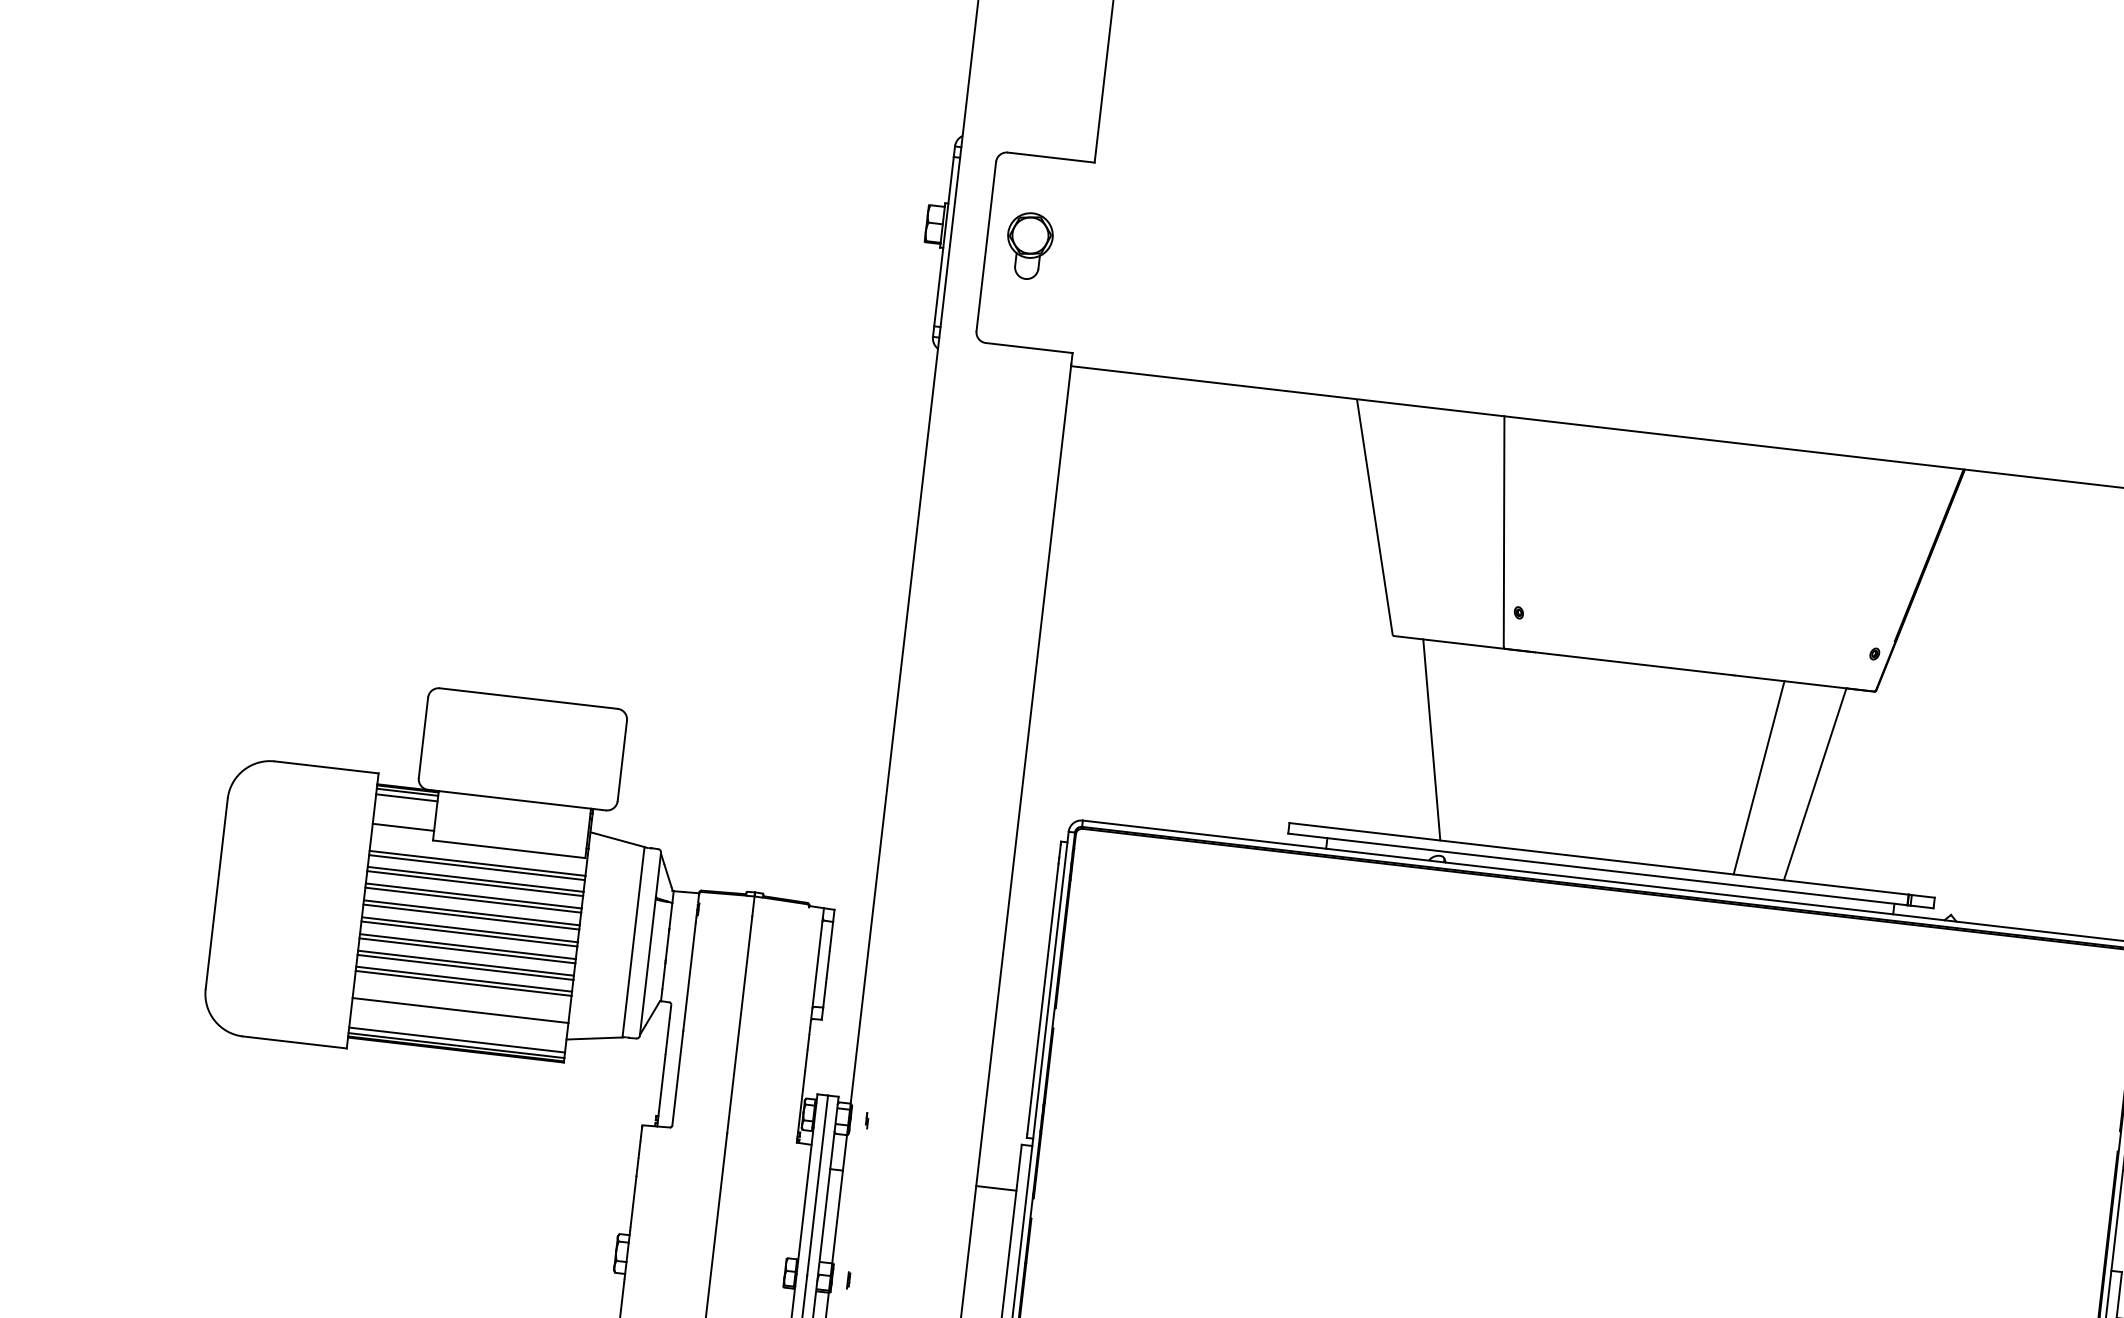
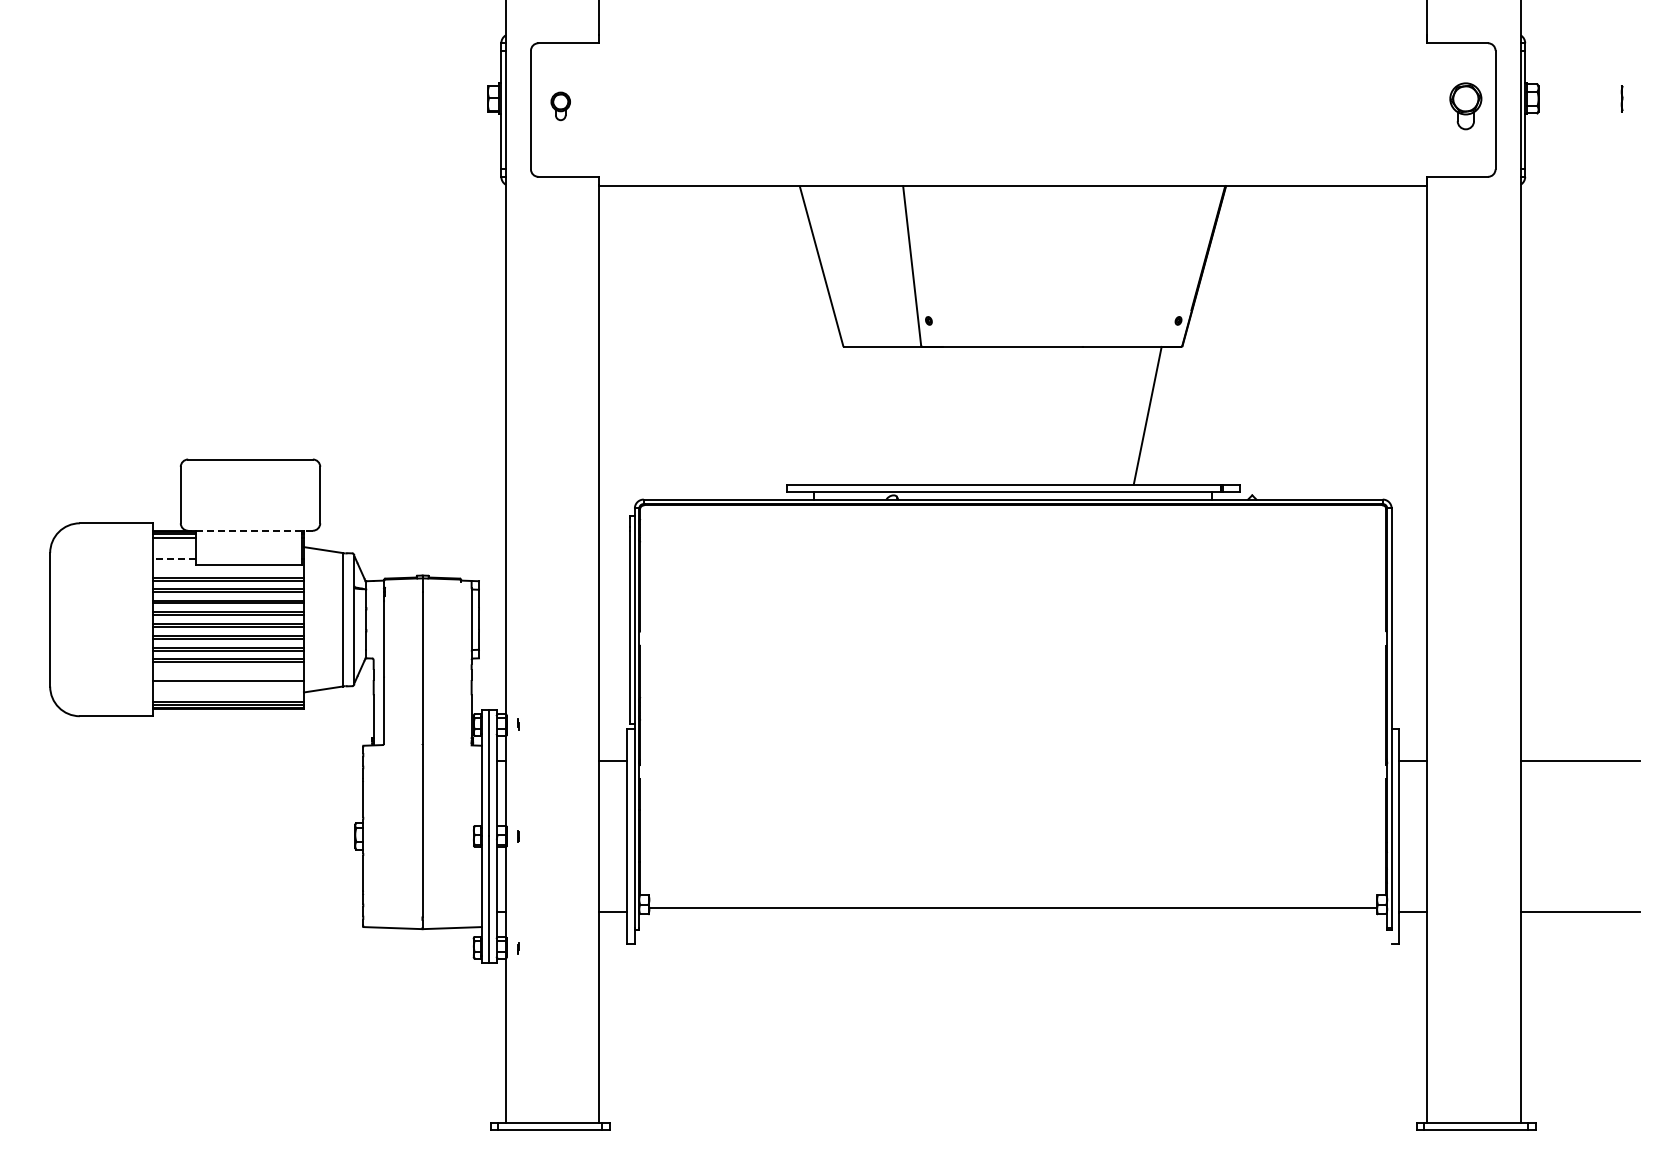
part: (1028, 246) -> (560, 106), size x0.6
line: (1431, 739) -> (878, 415), removed
line: (1759, 777) -> (1108, 415), removed
line: (517, 799) -> (250, 530), solid -> dashed
line: (404, 827) -> (174, 558), solid -> dashed

